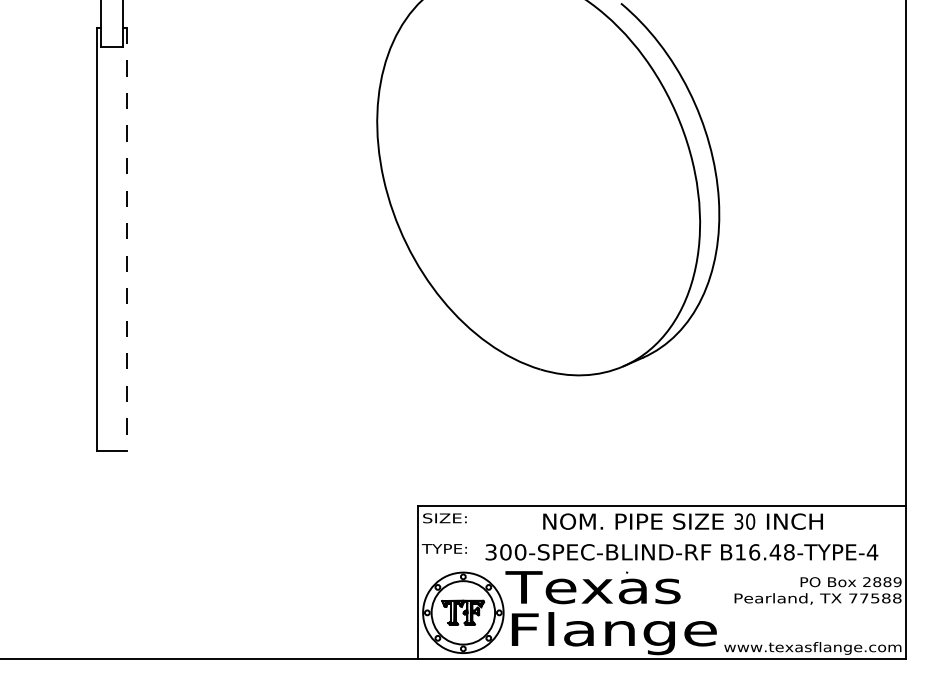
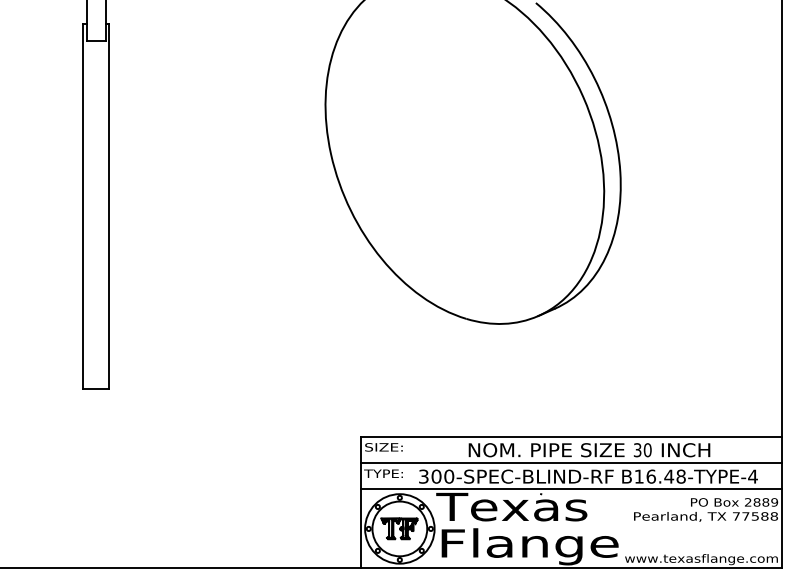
line: (126, 239) -> (109, 206), dashed -> solid
line: (661, 537) -> (570, 463), added
line: (661, 567) -> (570, 489), added

